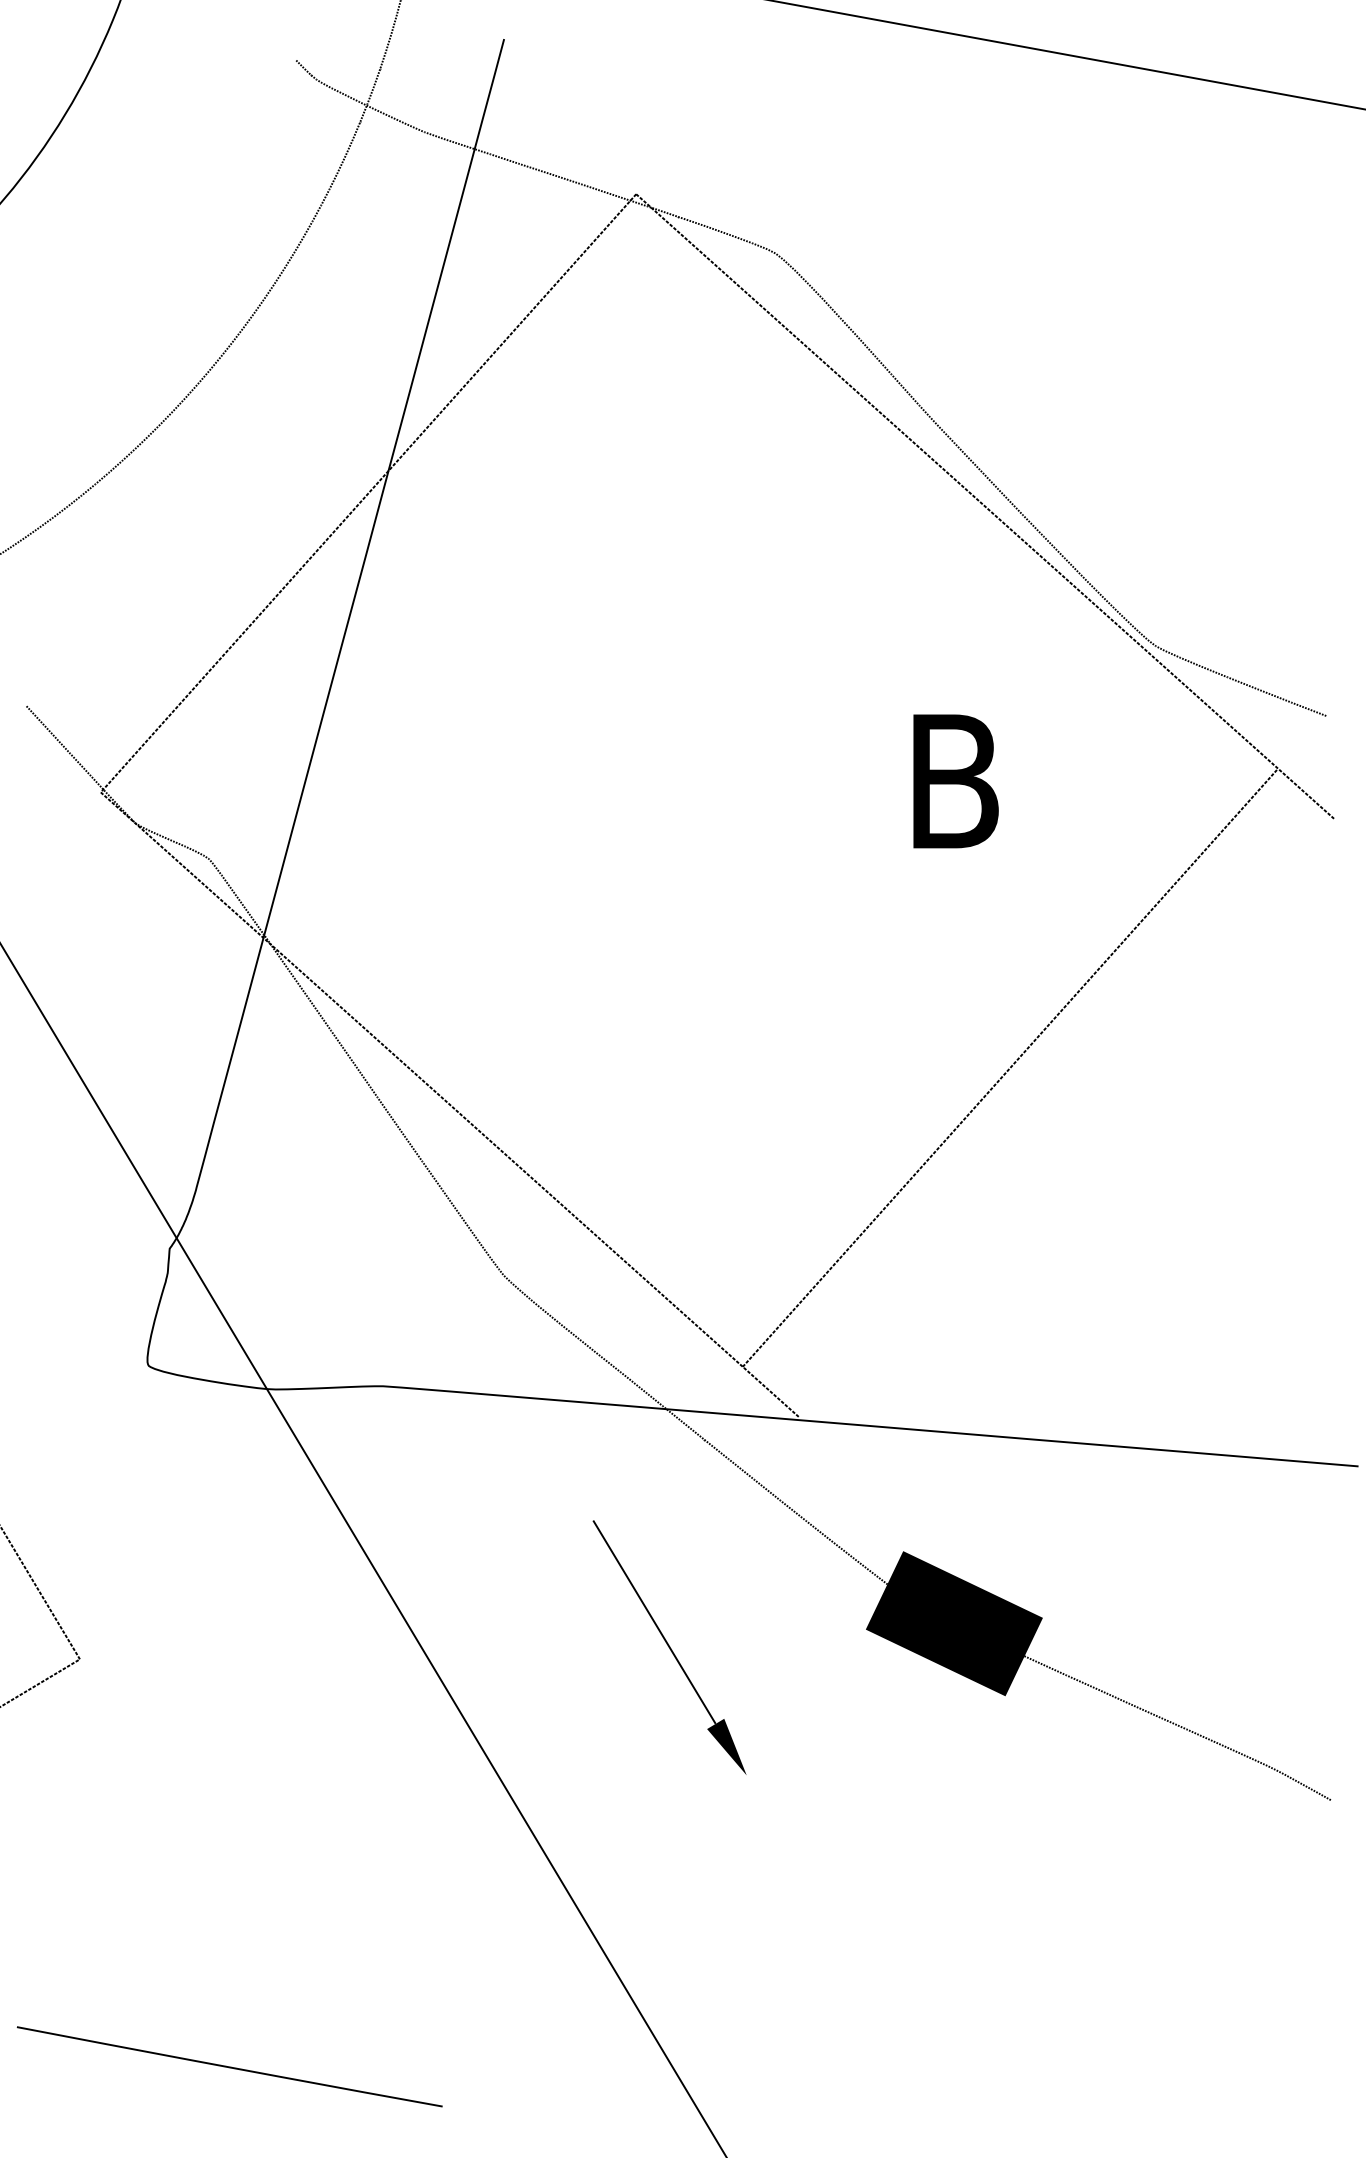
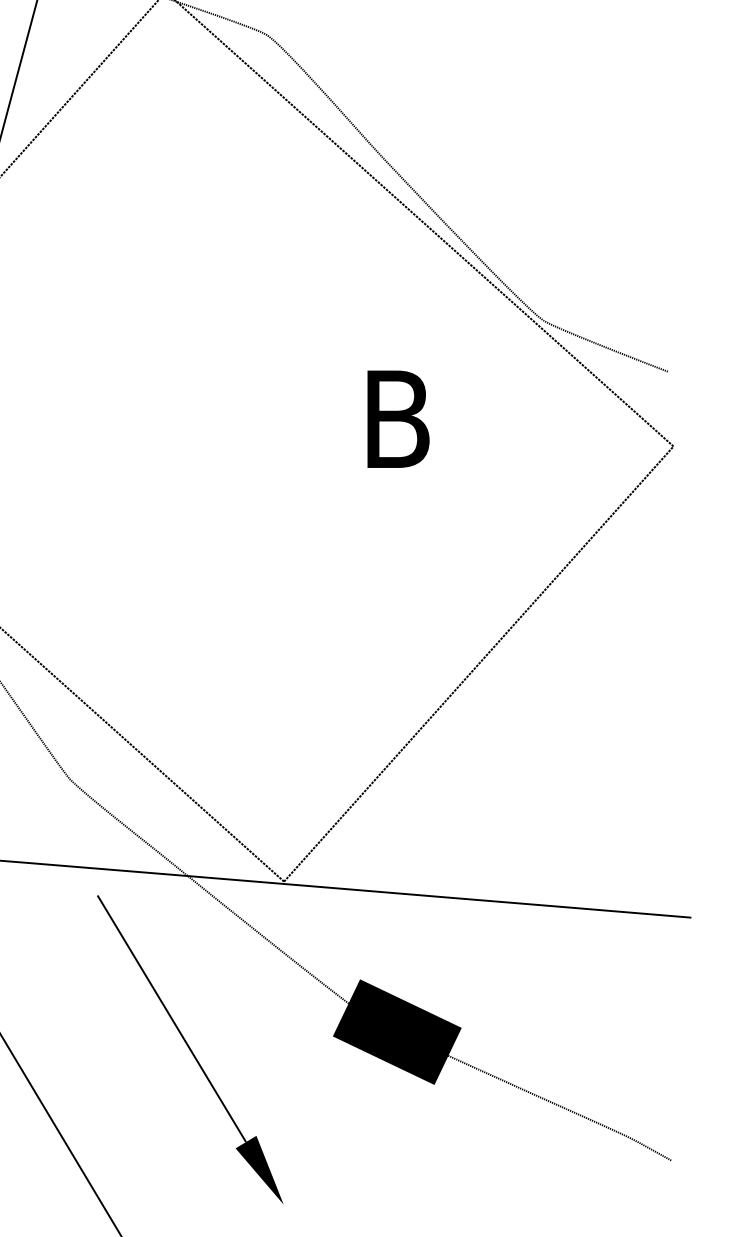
line: (1010, 1067) -> (478, 663), moved
part: (669, 1647) -> (190, 1049), size x1.67

